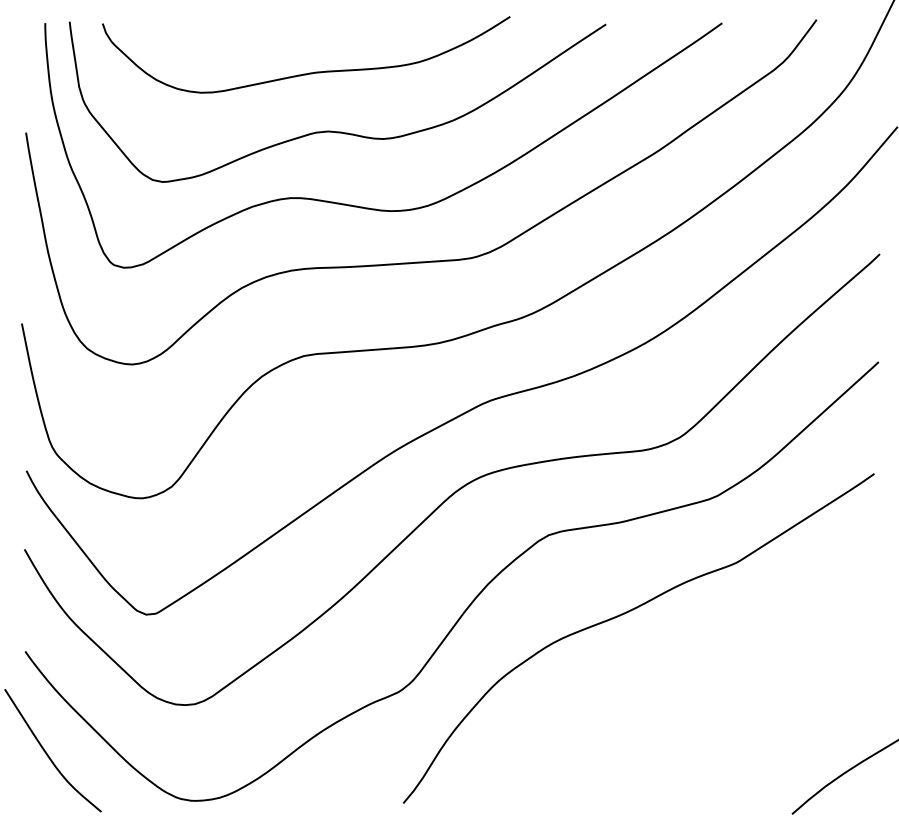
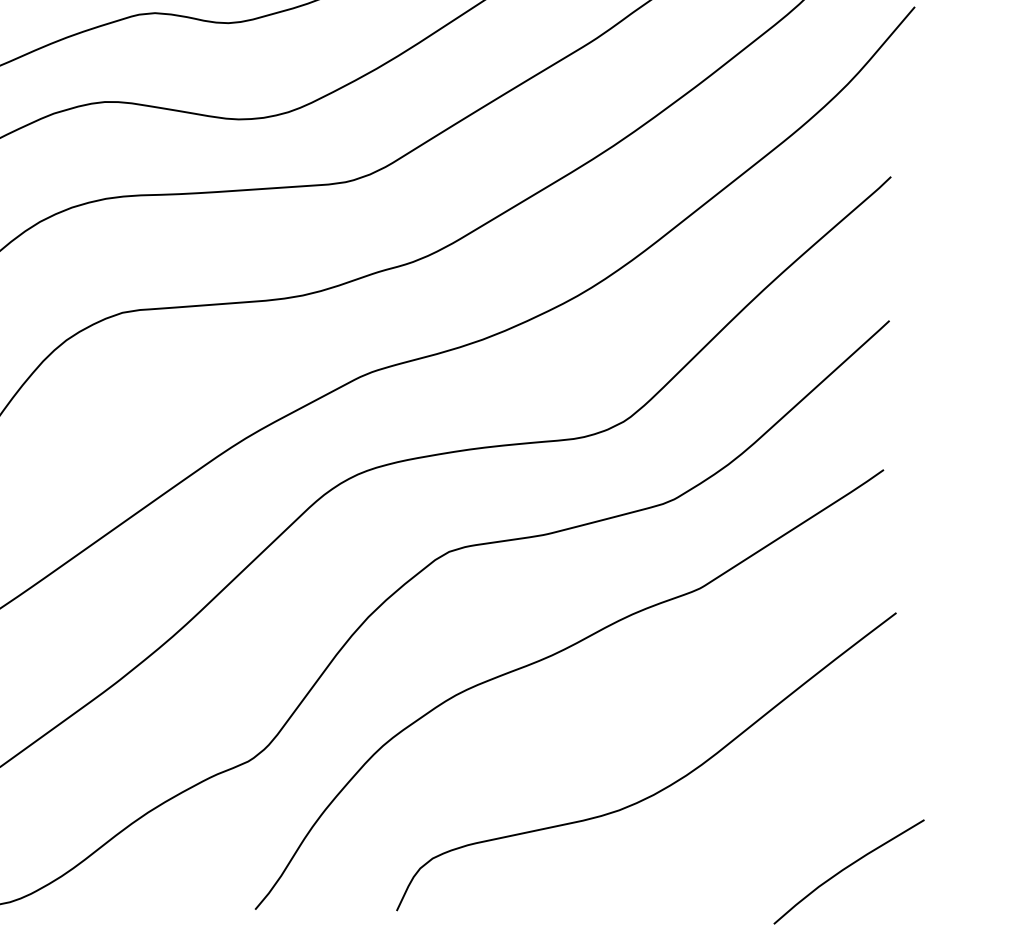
curve: (706, 713) -> (659, 789), added

